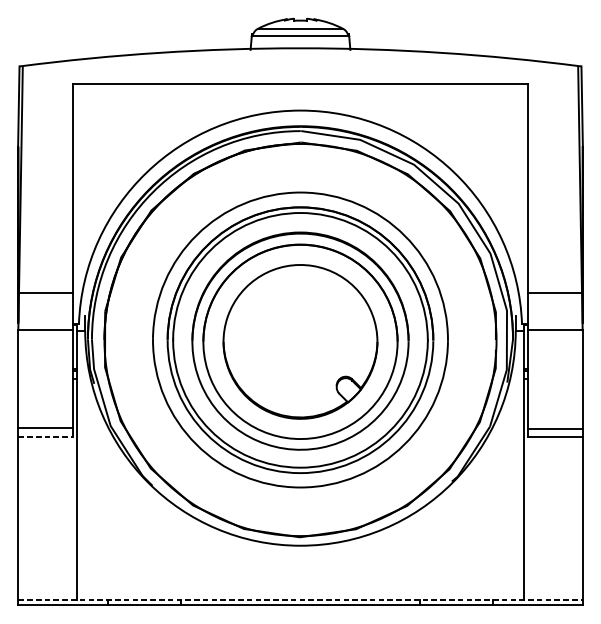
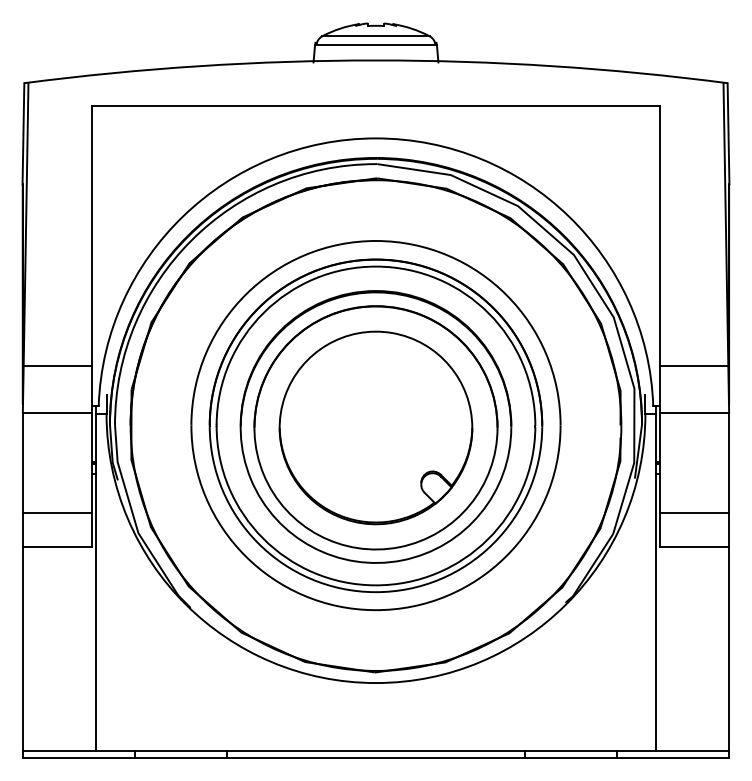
line: (45, 428) -> (56, 513), moved
line: (554, 429) -> (694, 513), moved
line: (46, 436) -> (57, 546), dashed -> solid
line: (300, 599) -> (376, 750), dashed -> solid

